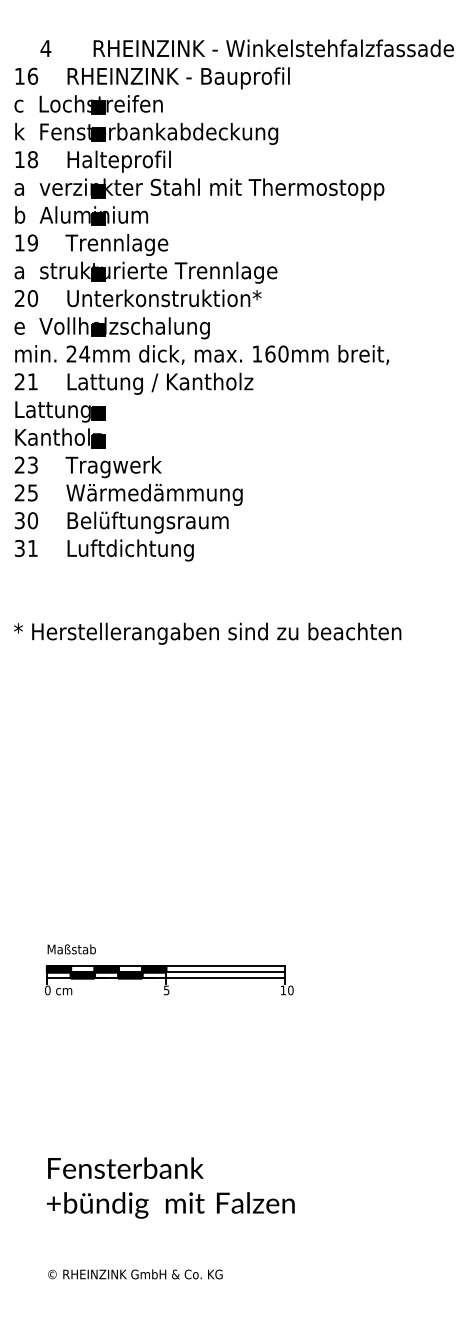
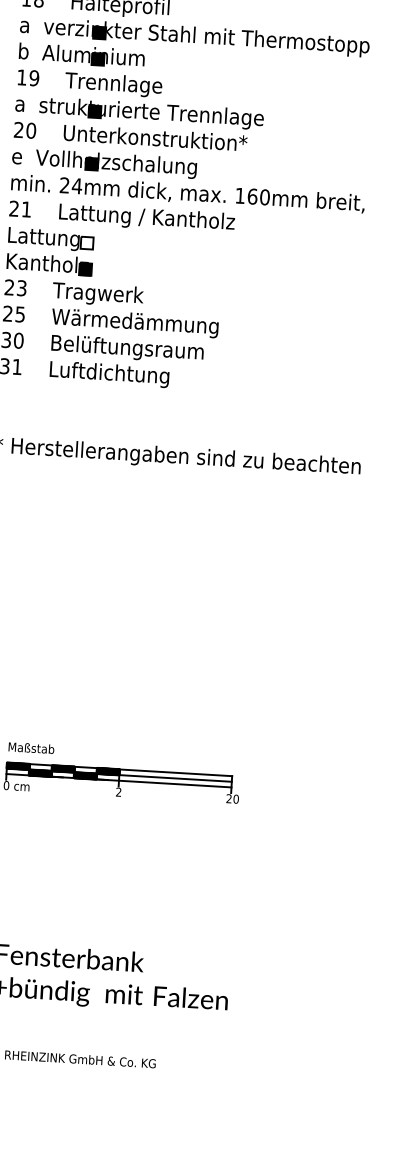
fill: (98, 413) -> (86, 243), removed
text: (282, 989) -> (228, 797), 10 -> 20
text: (166, 990) -> (118, 792), 5 -> 2

